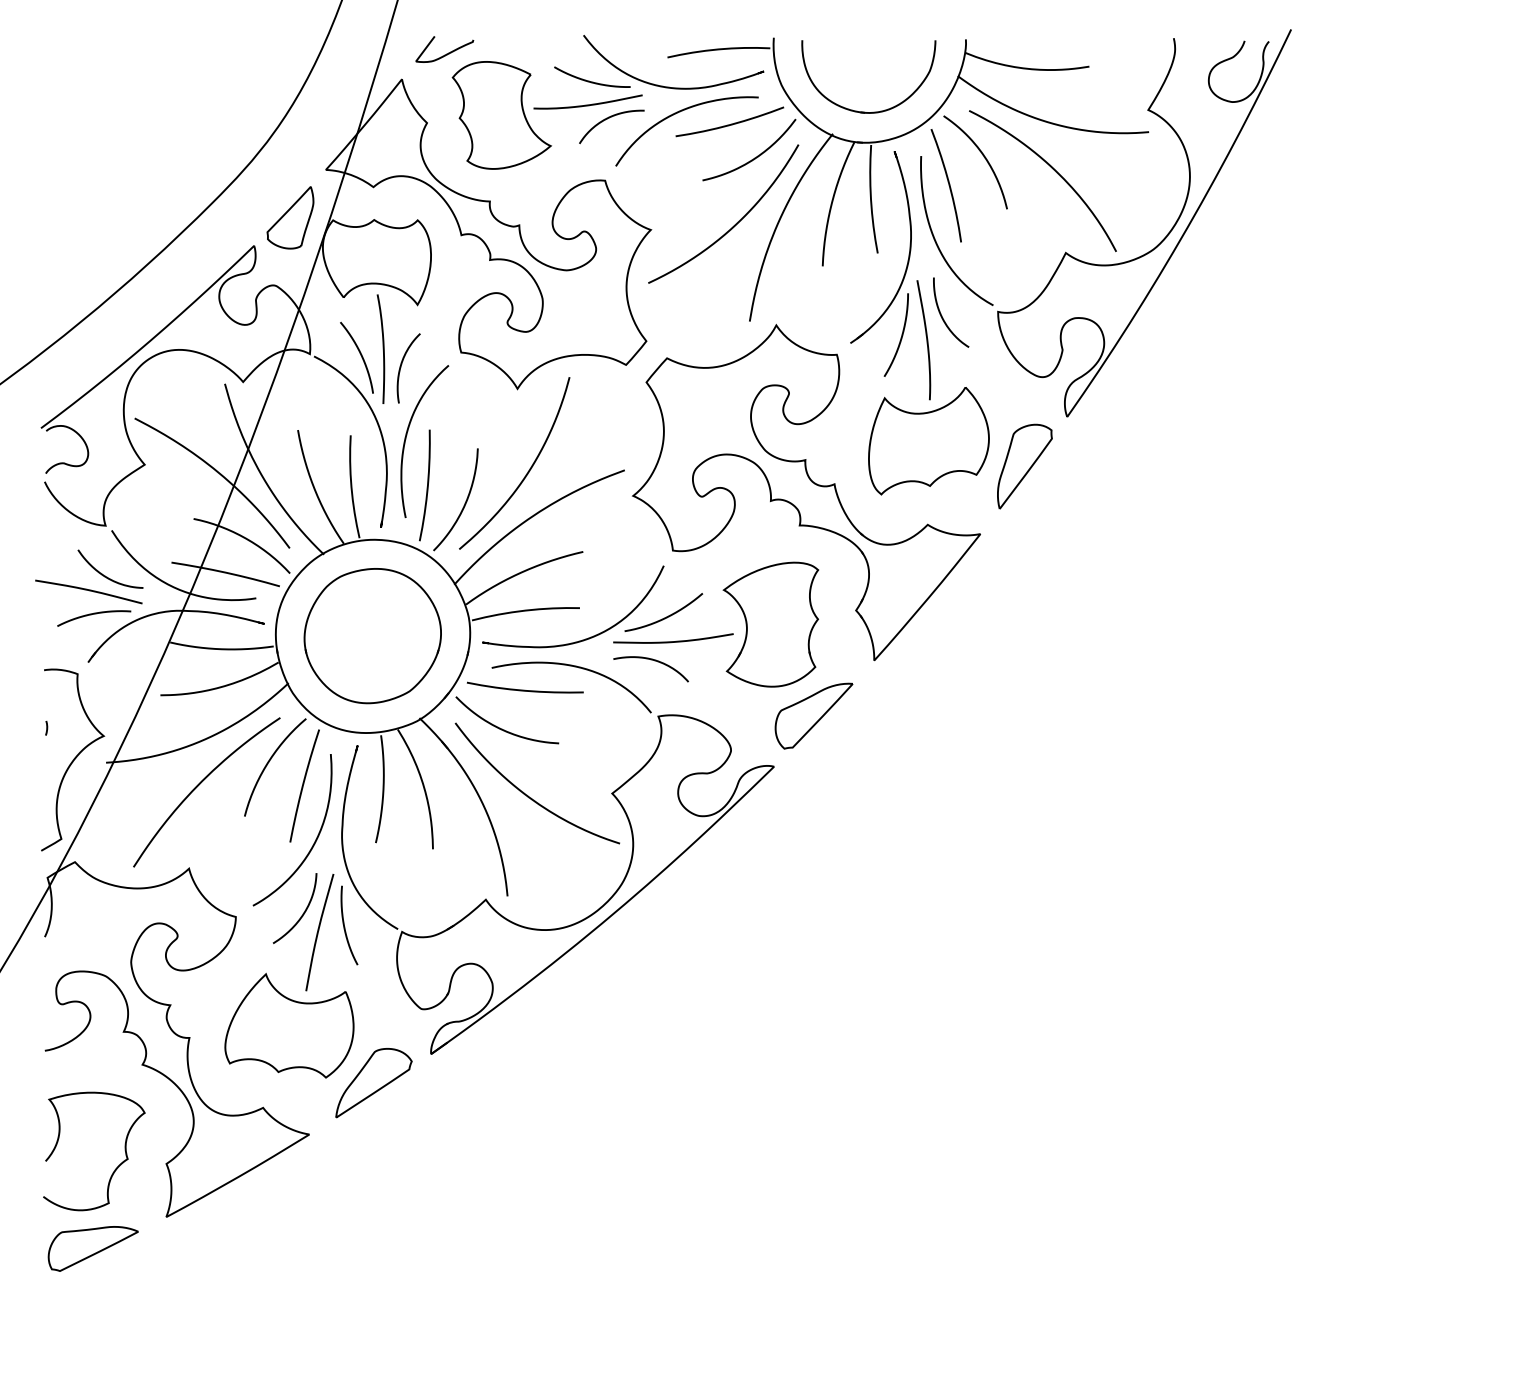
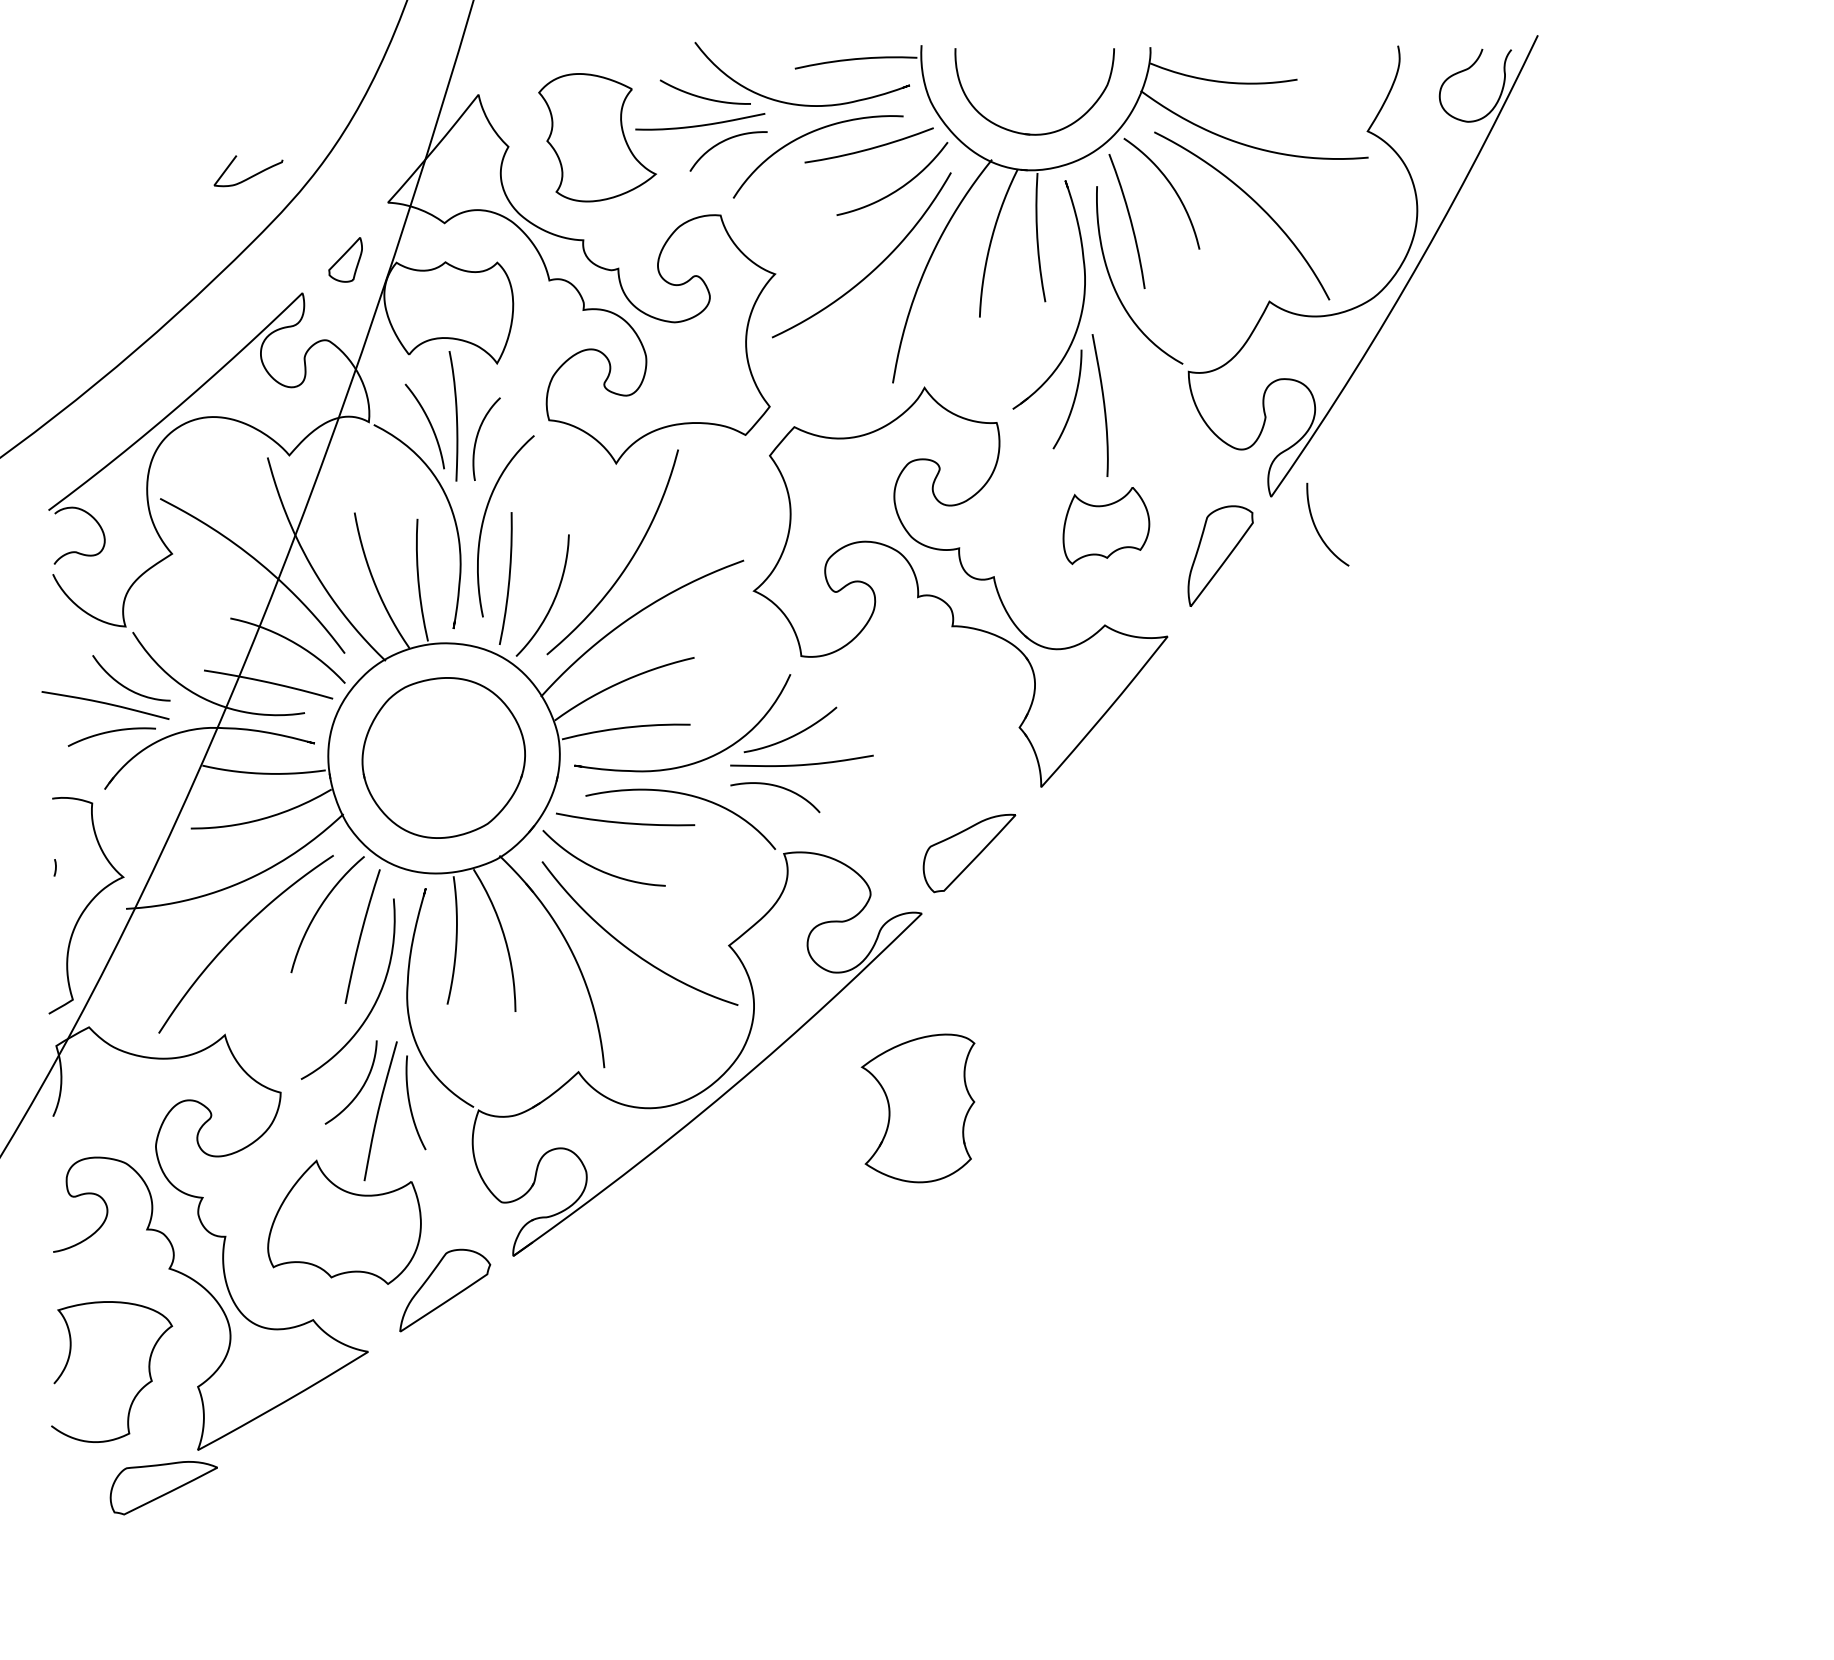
curve: (446, 53) -> (250, 176), moved
part: (290, 217) -> (345, 259), size x0.6
curve: (942, 315) -> (1317, 528), moved
part: (929, 440) -> (1106, 525), size x0.6
part: (770, 624) -> (917, 1108), moved
part: (93, 1249) -> (163, 1488), moved

